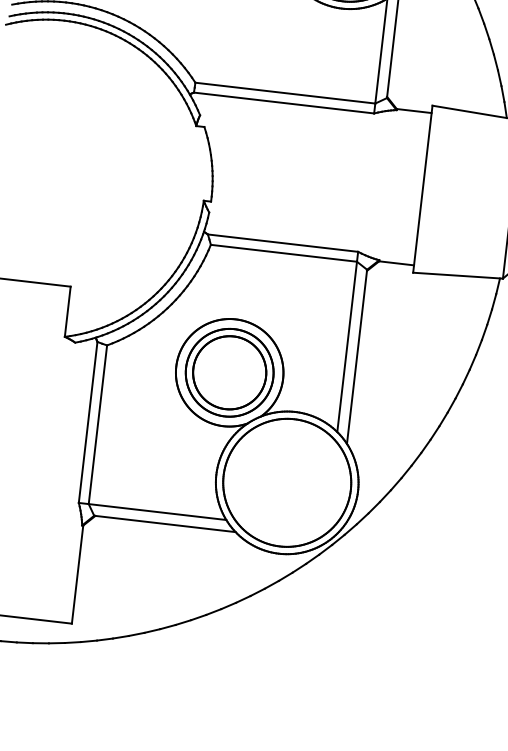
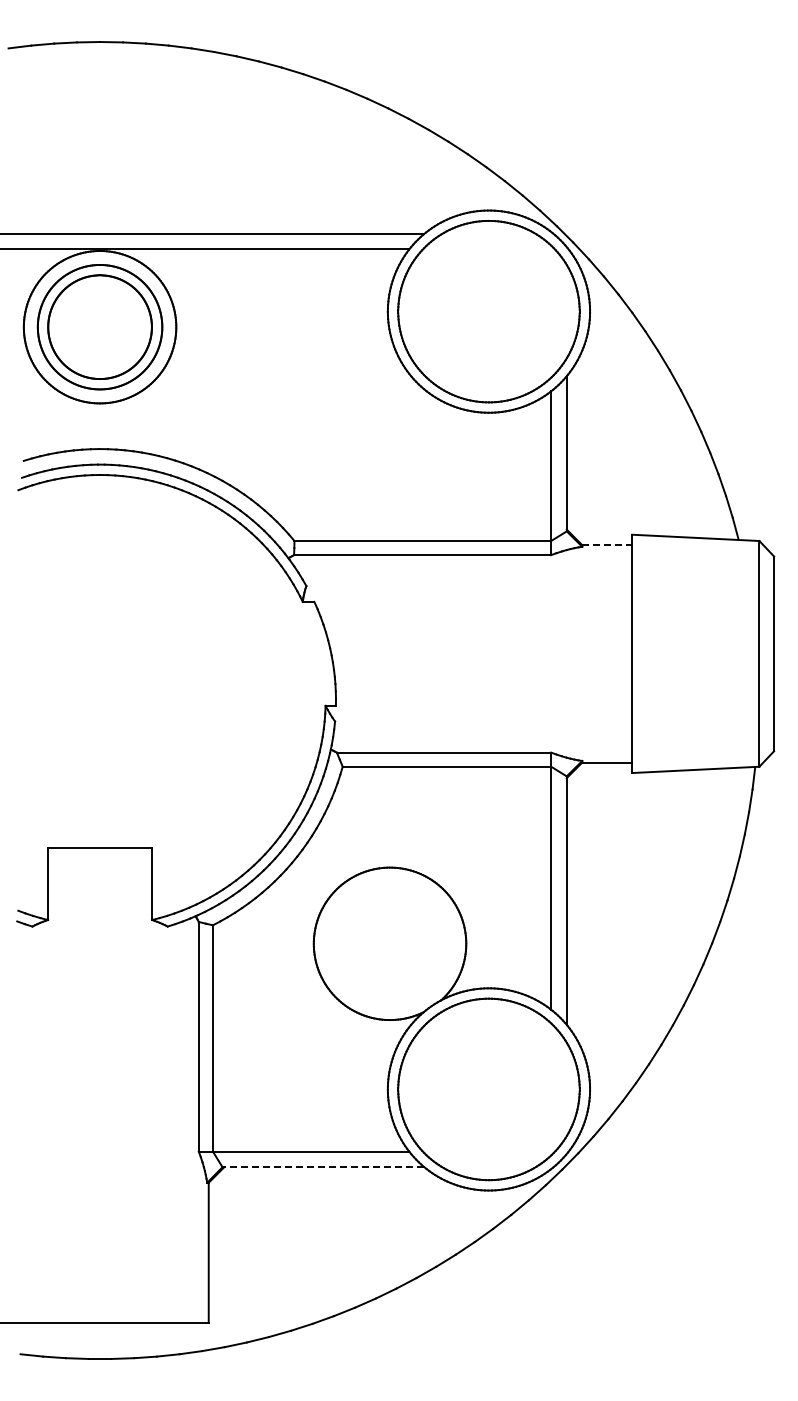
line: (414, 111) -> (607, 545), solid -> dashed
part: (229, 372) -> (389, 943), removed
line: (164, 524) -> (323, 1167), solid -> dashed

